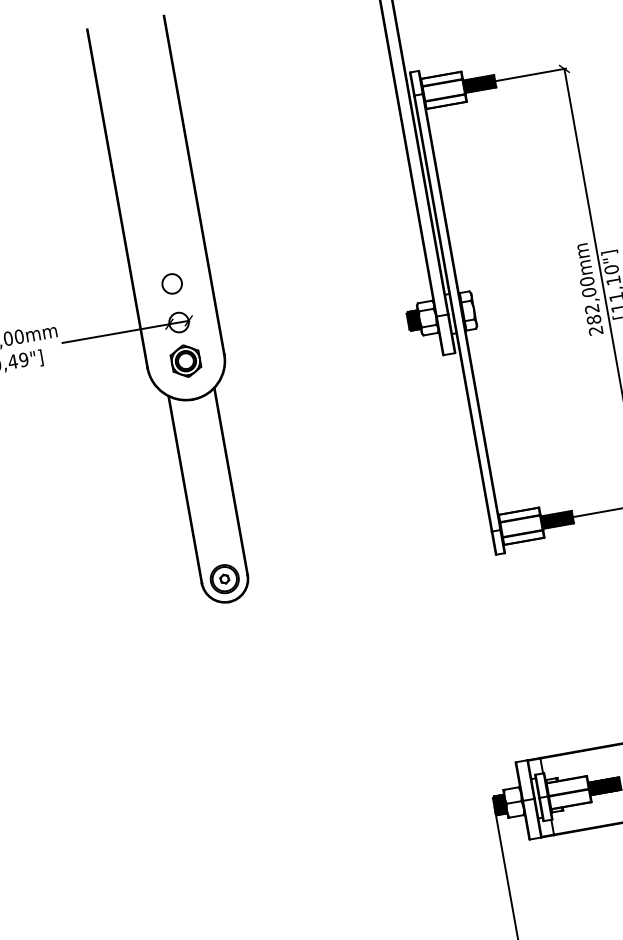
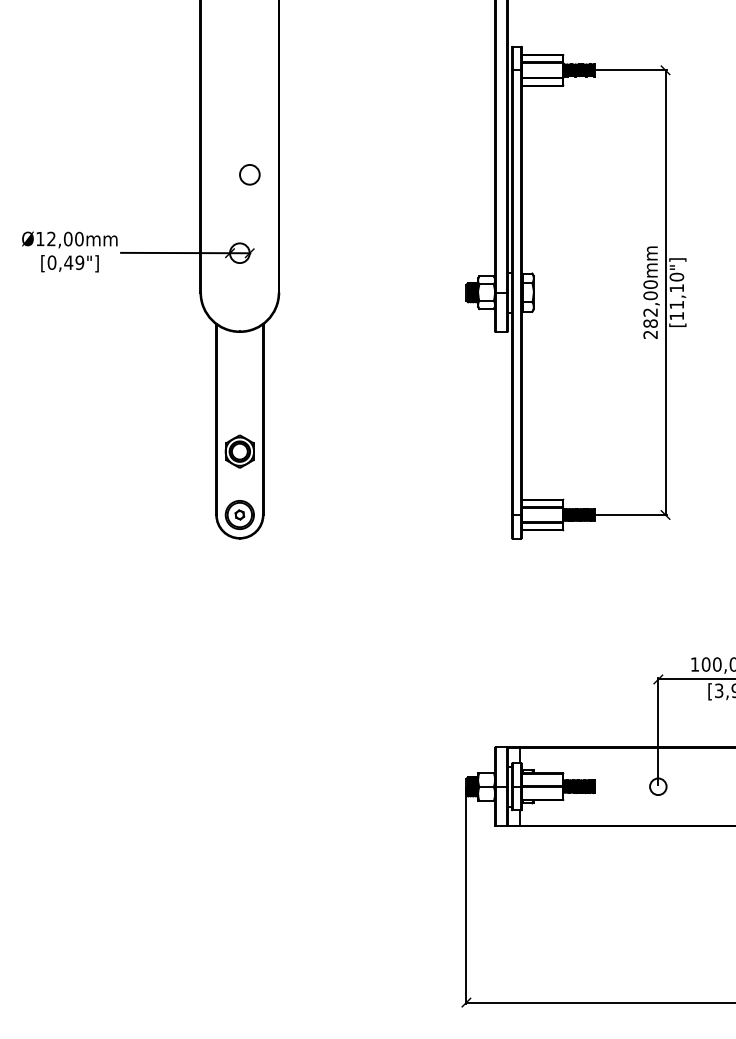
circle: (171, 283) -> (249, 174), moved
part: (185, 361) -> (239, 451), moved

